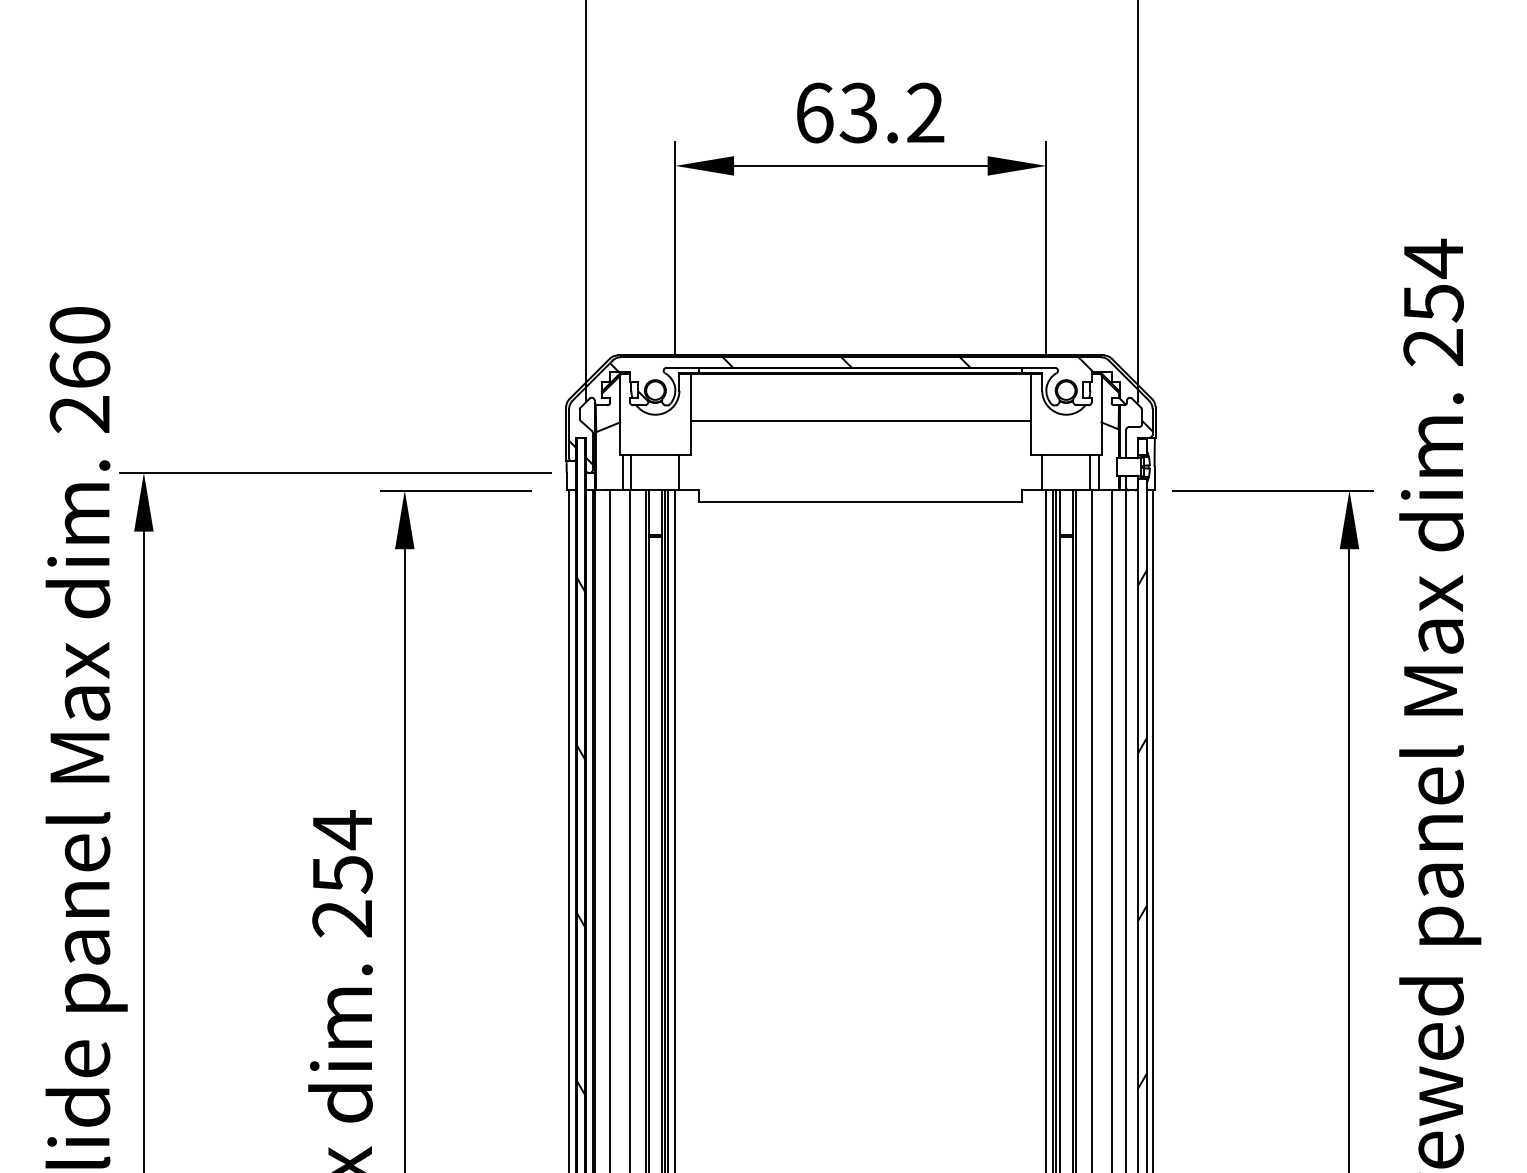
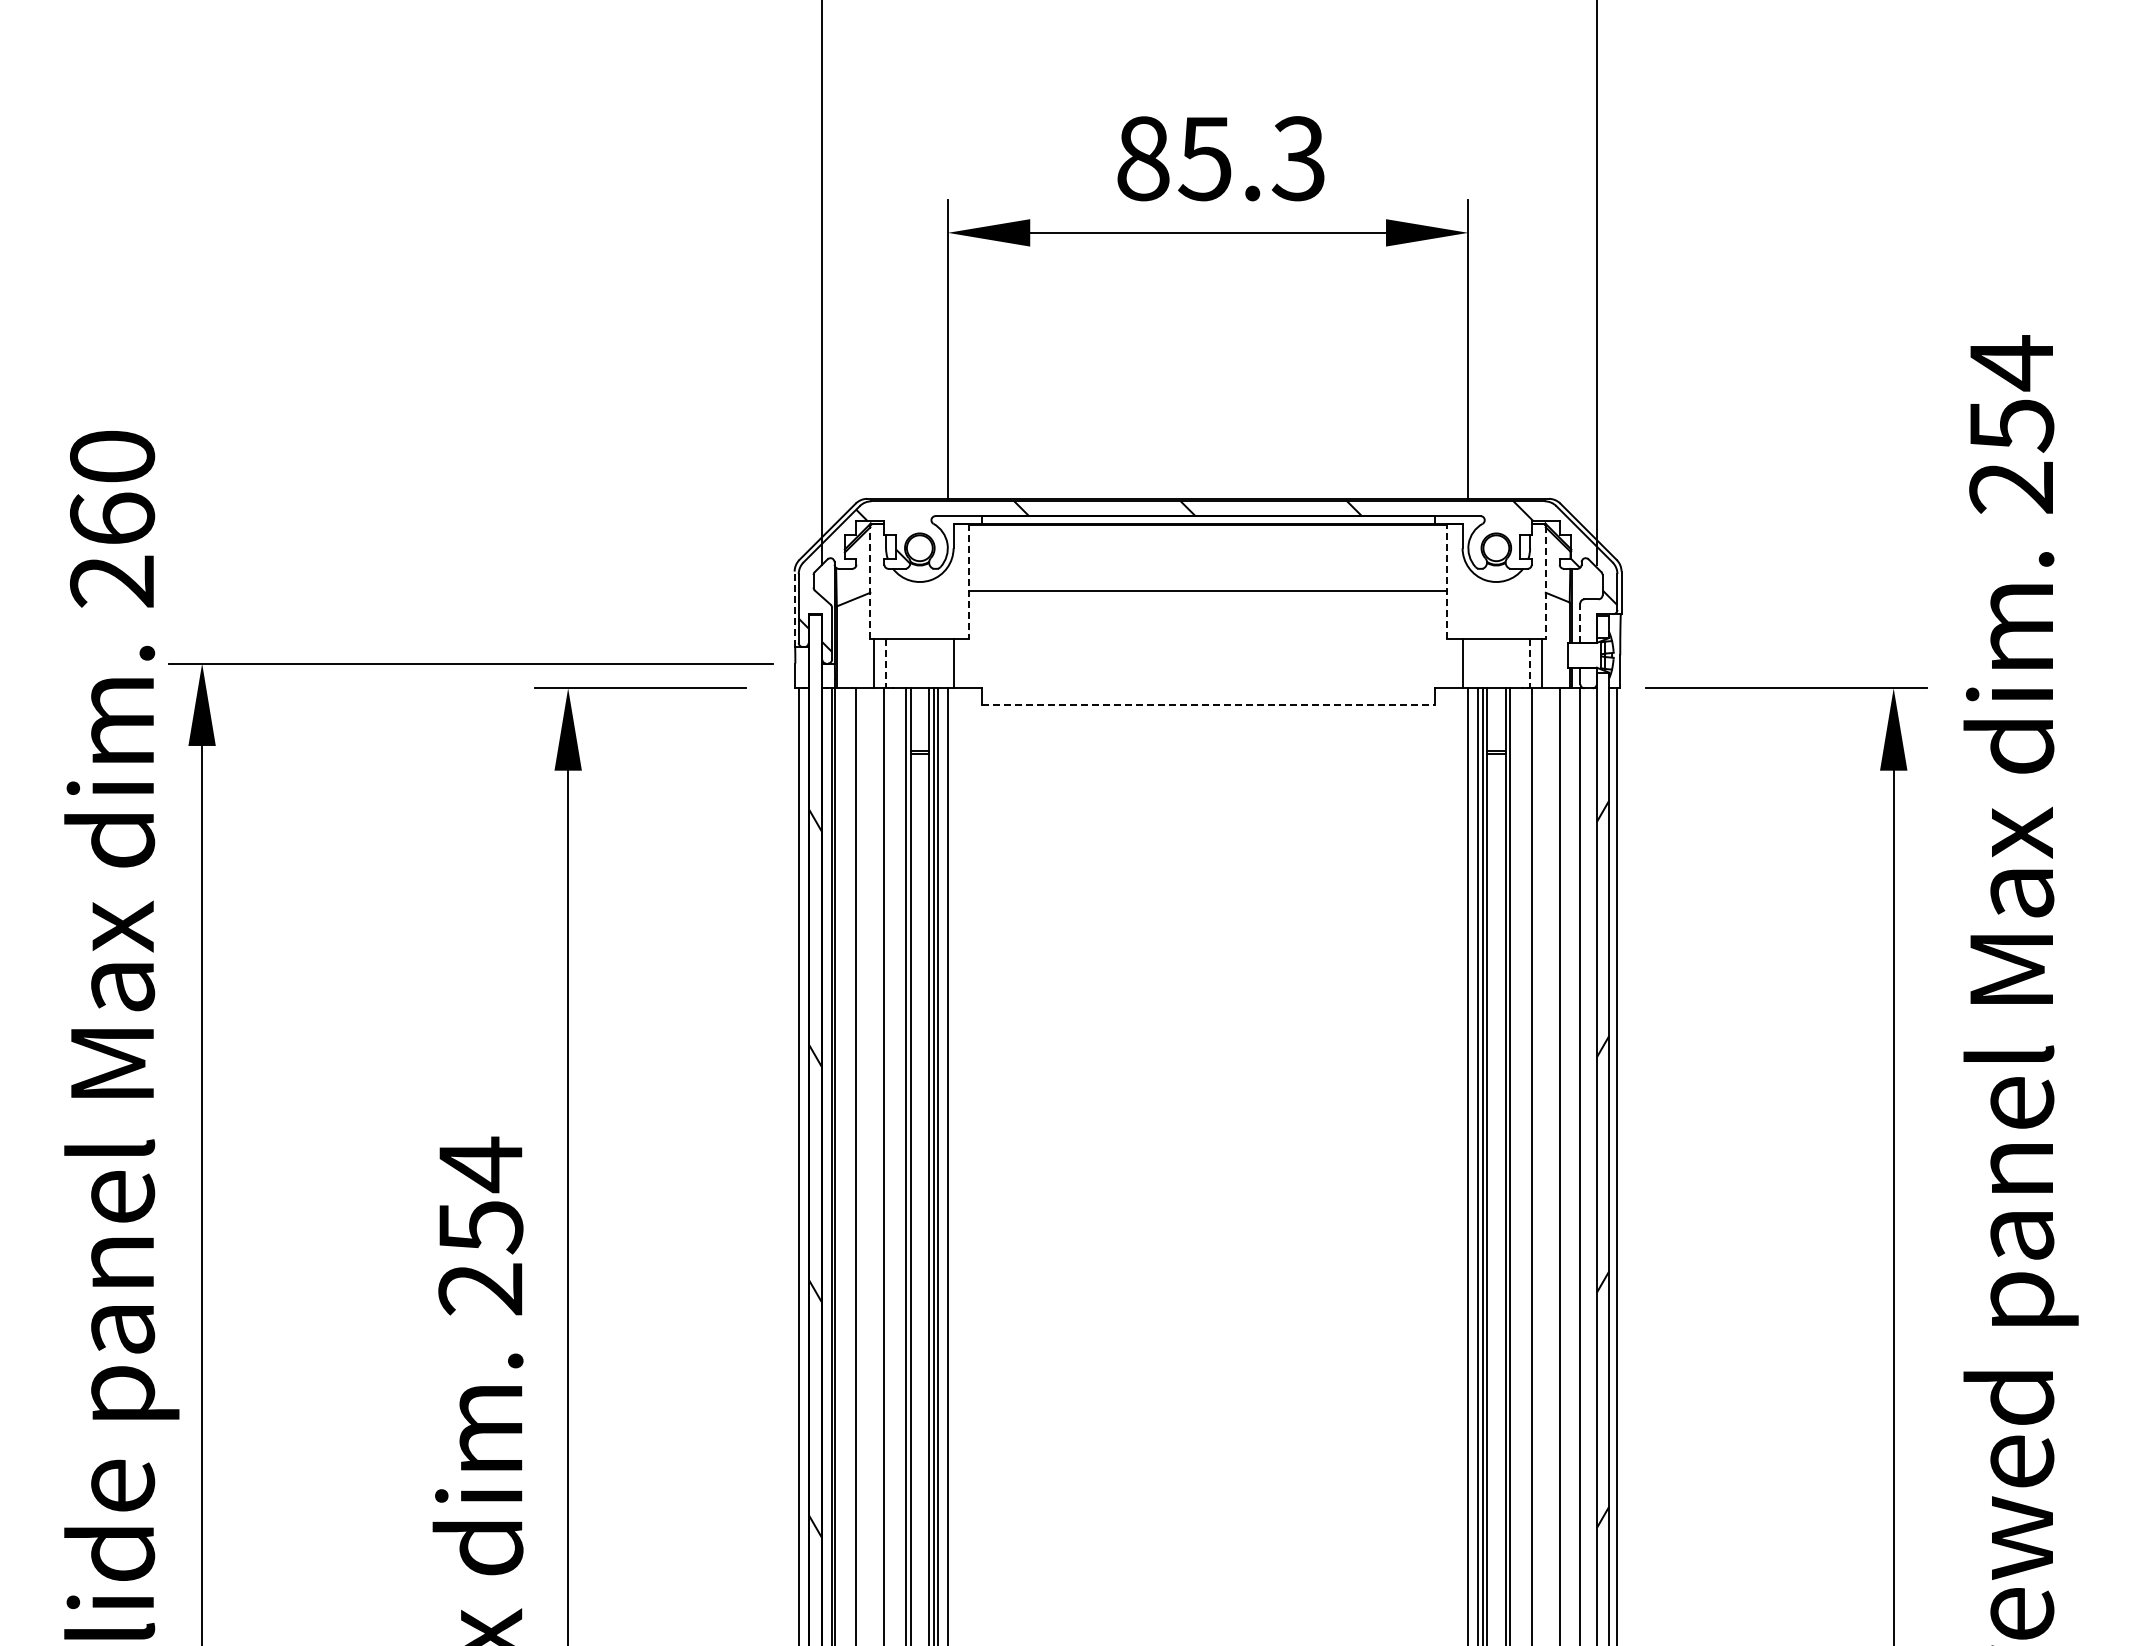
text: (870, 112) -> (1221, 158), 63.2 -> 85.3
line: (1030, 414) -> (1446, 581), solid -> dashed
line: (620, 415) -> (870, 582), solid -> dashed
line: (690, 415) -> (969, 582), solid -> dashed
line: (1101, 415) -> (1545, 582), solid -> dashed
line: (566, 434) -> (794, 609), solid -> dashed
line: (1126, 444) -> (1580, 623), solid -> dashed
line: (631, 472) -> (886, 663), solid -> dashed
line: (1090, 472) -> (1530, 663), solid -> dashed
line: (861, 502) -> (1208, 704), solid -> dashed

